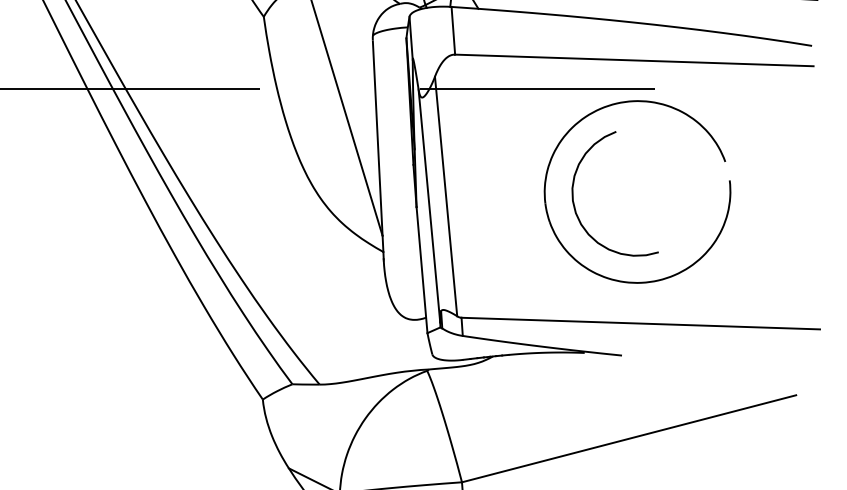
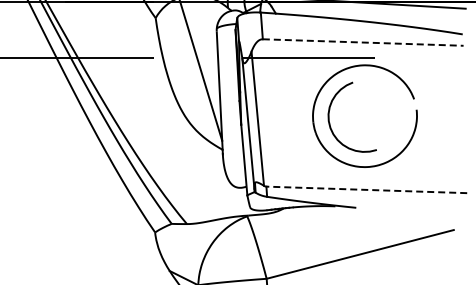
line: (634, 60) -> (363, 42), solid -> dashed
line: (640, 322) -> (366, 189), solid -> dashed

